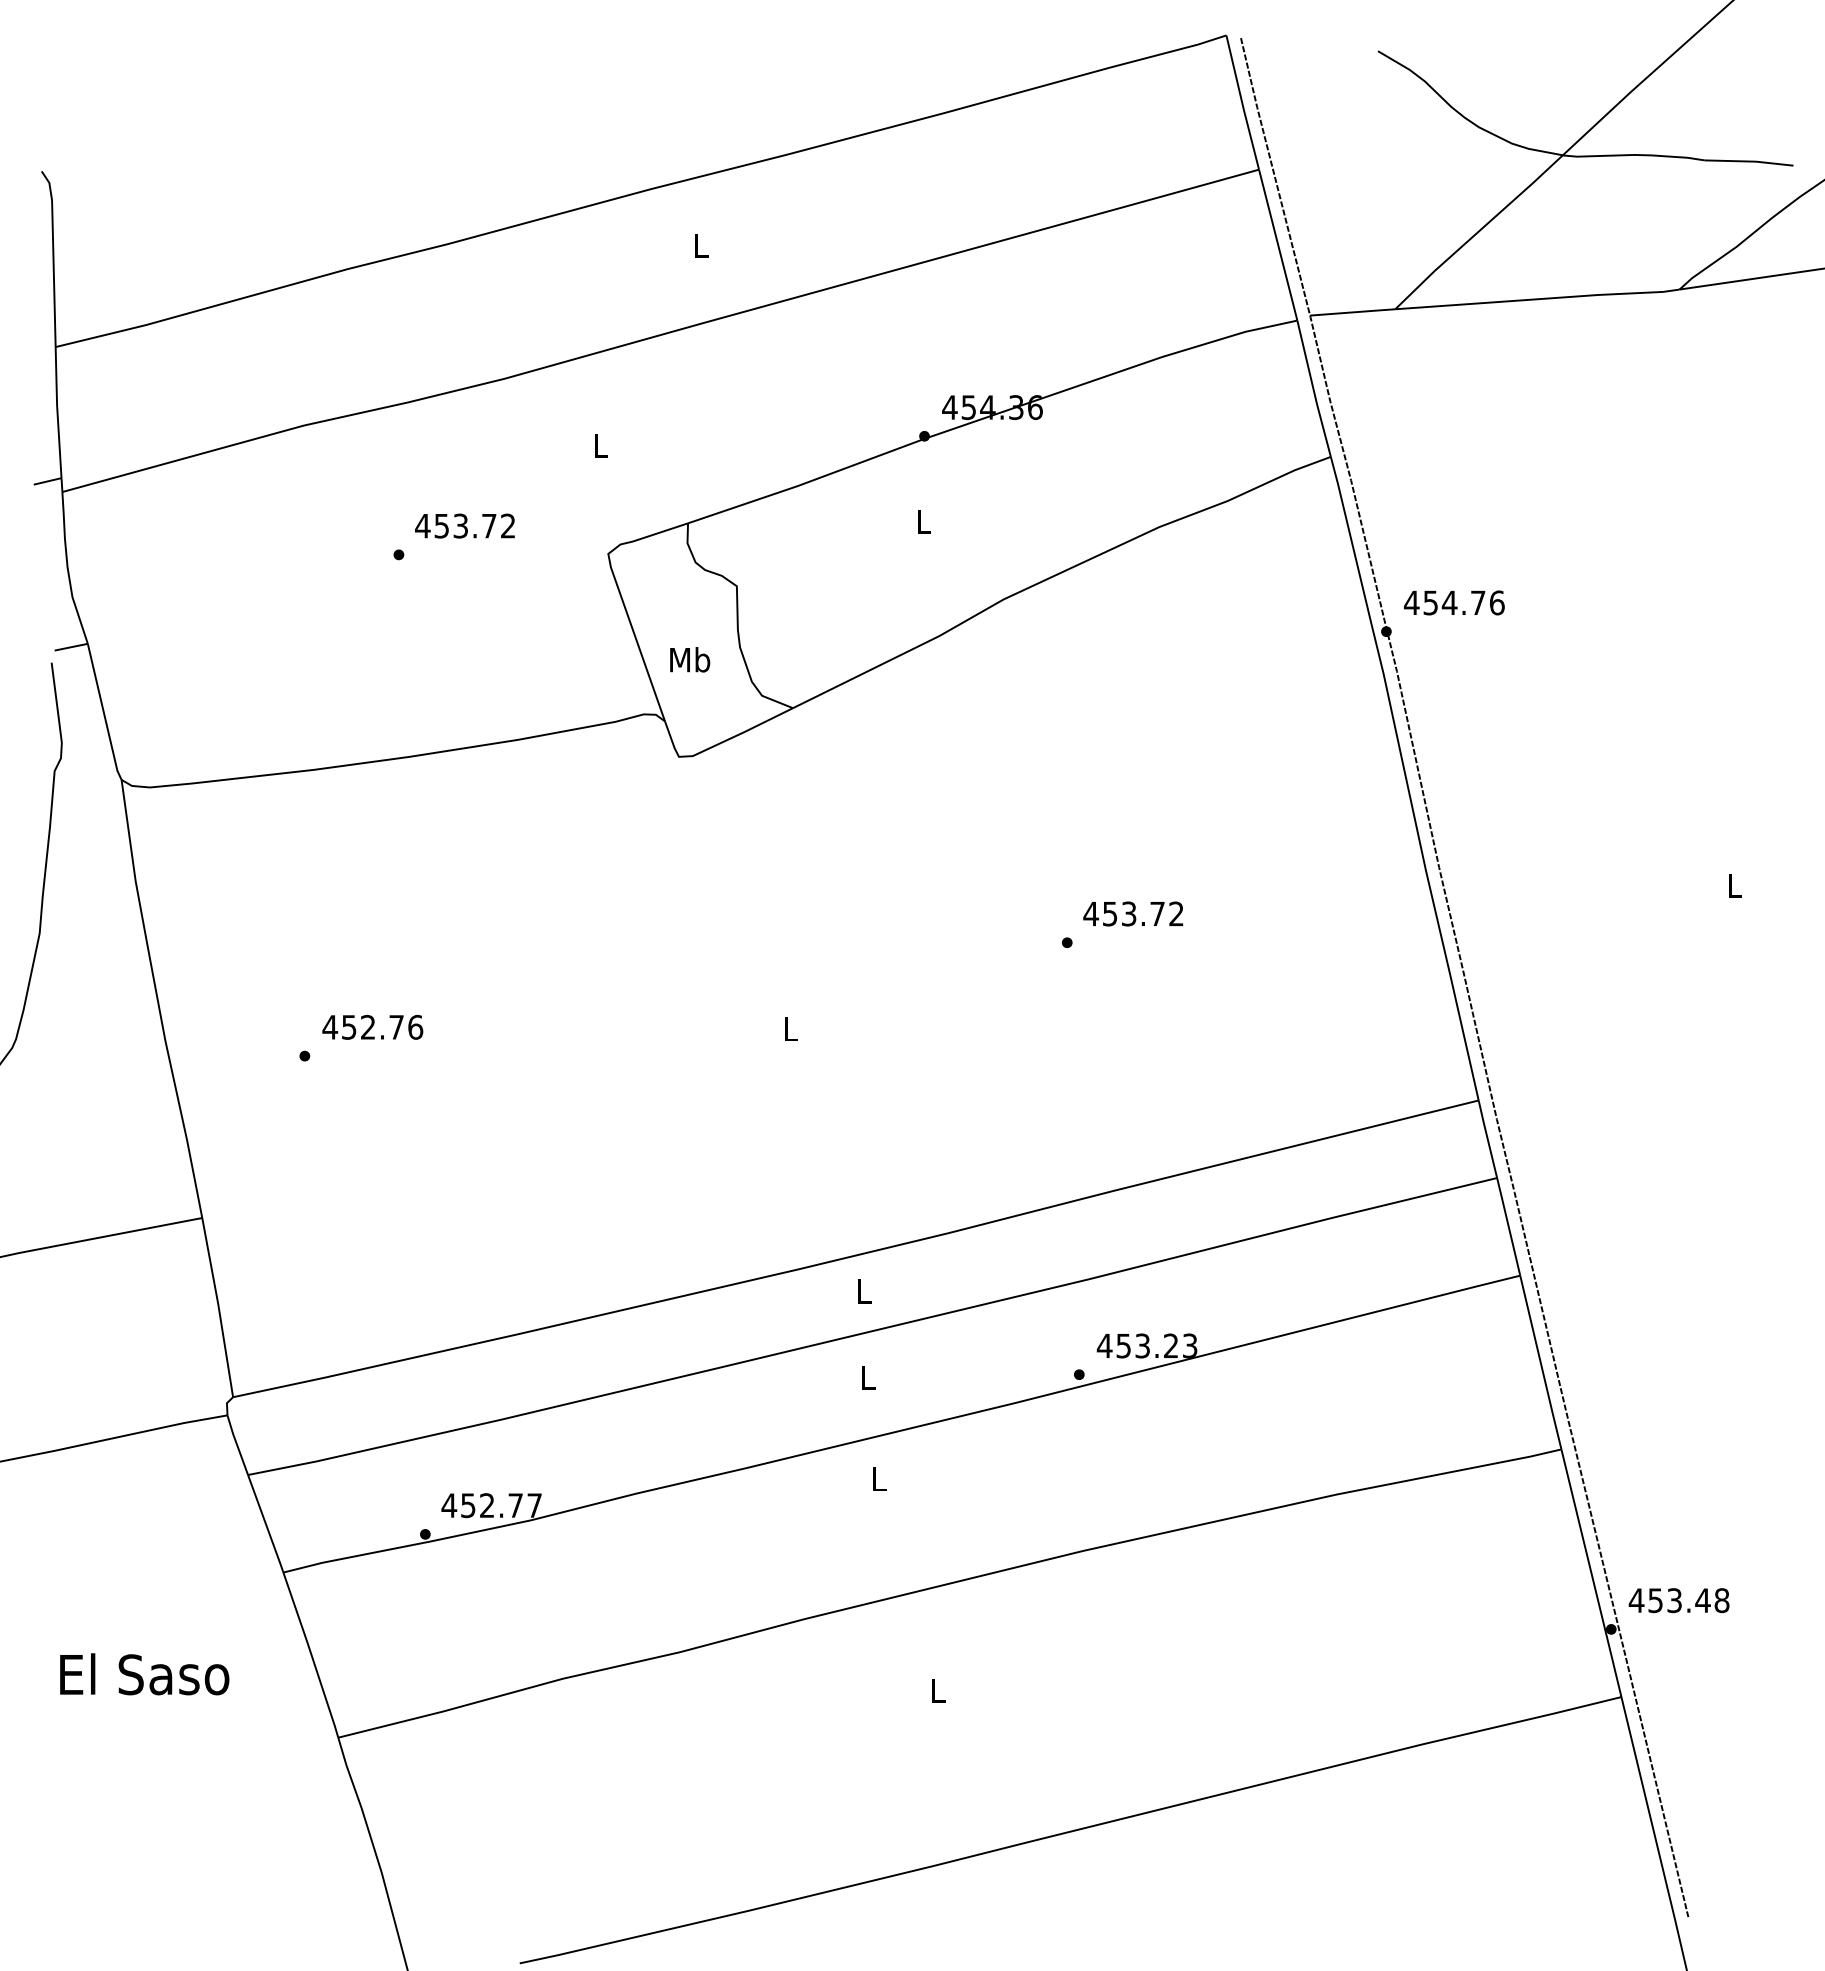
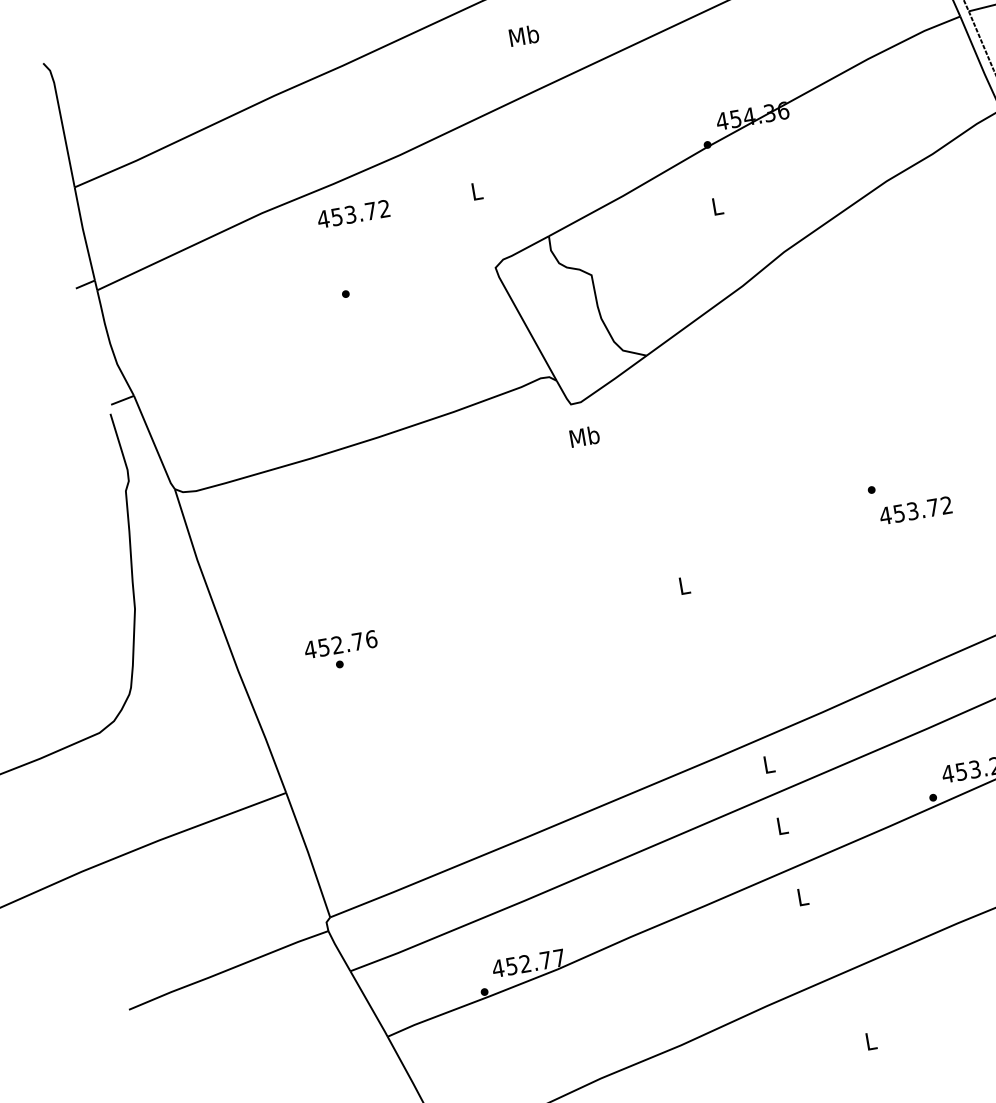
text: (700, 245) -> (523, 35), L -> Mb
text: (464, 525) -> (353, 213), moved
text: (690, 659) -> (584, 436), moved
text: (1133, 913) -> (915, 510), moved
text: (372, 1027) -> (340, 644), moved

